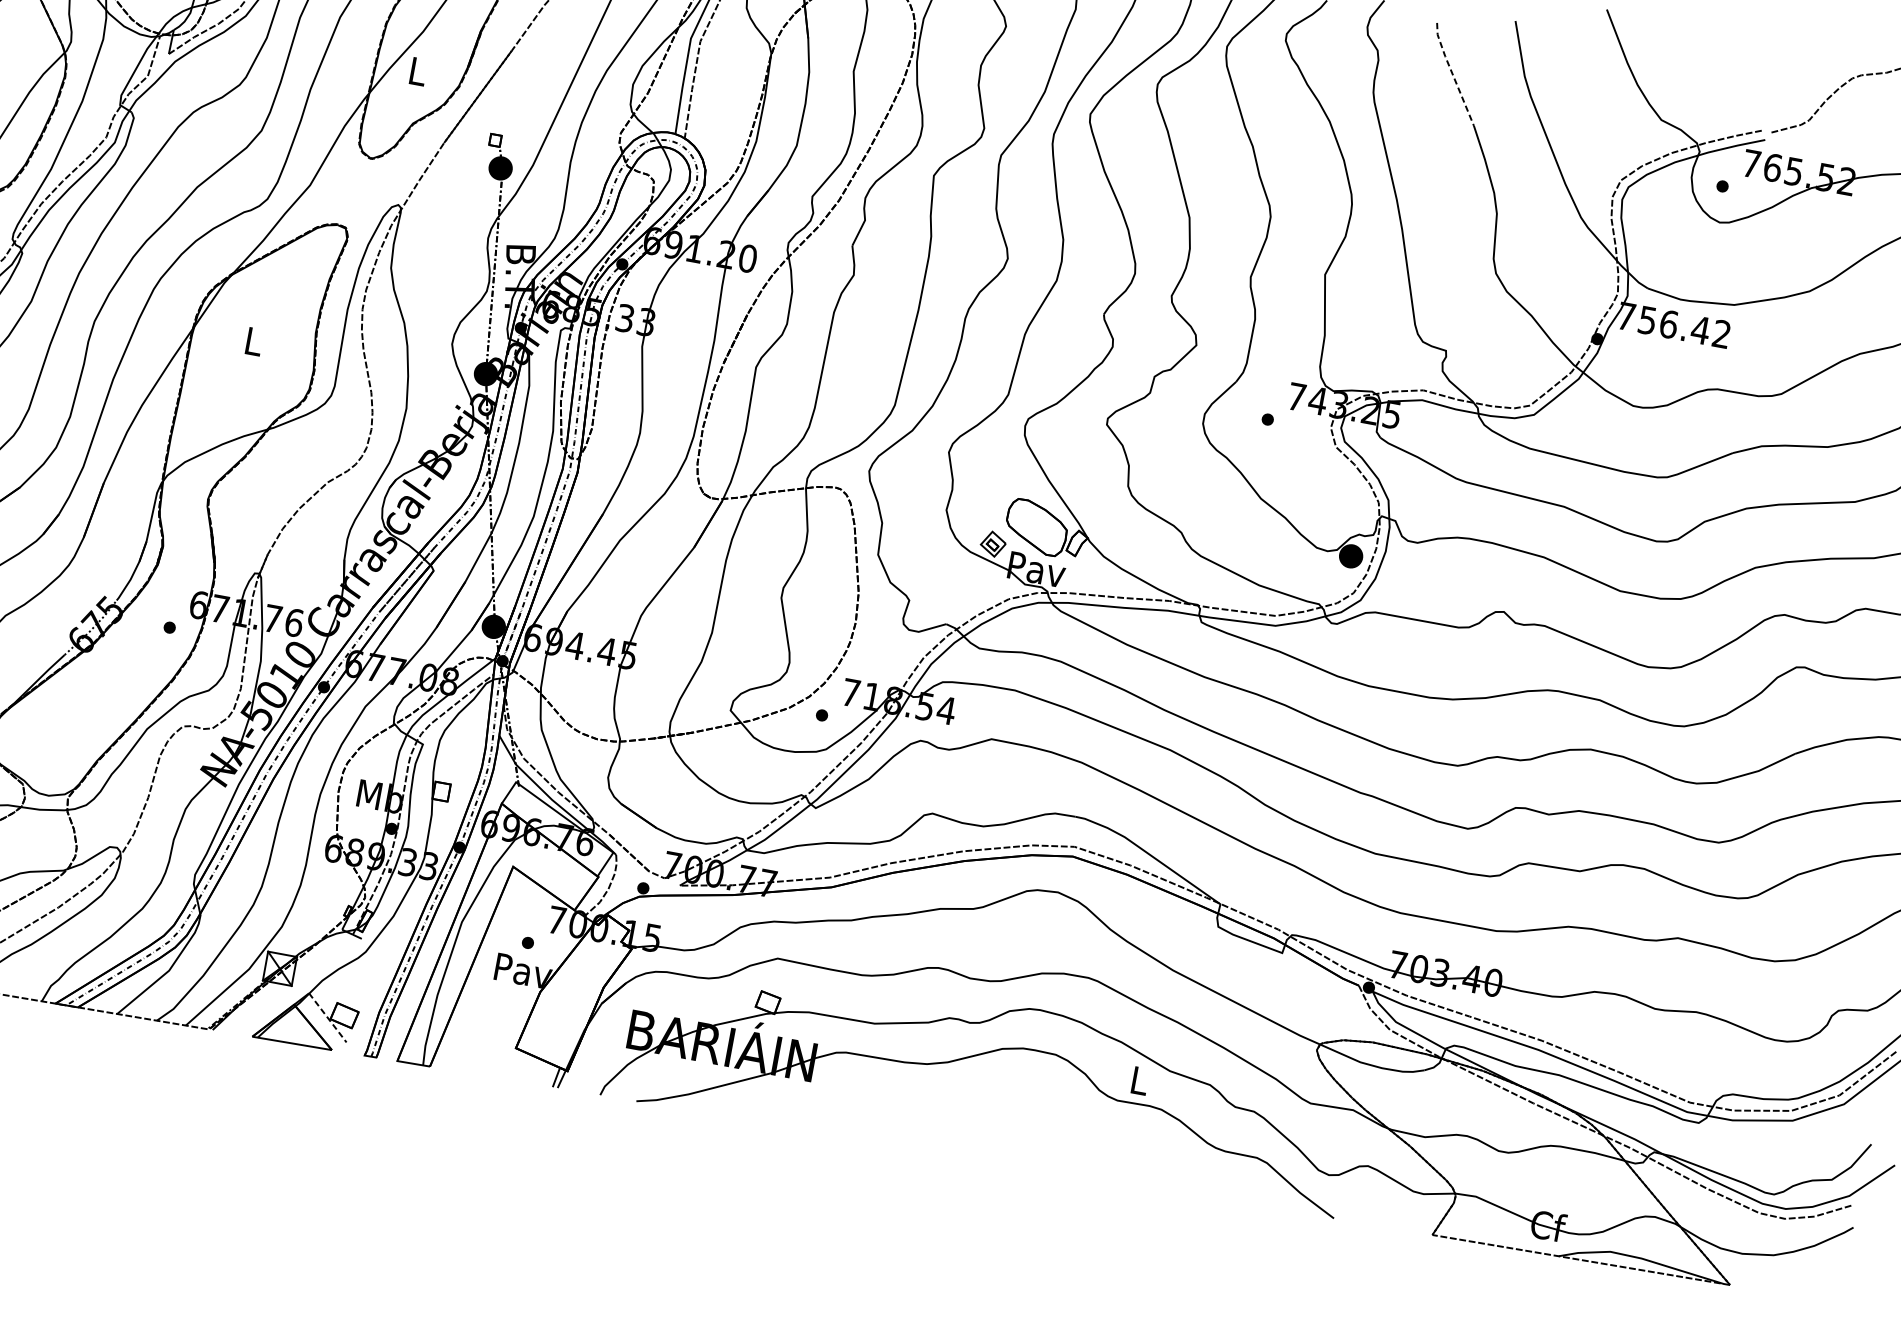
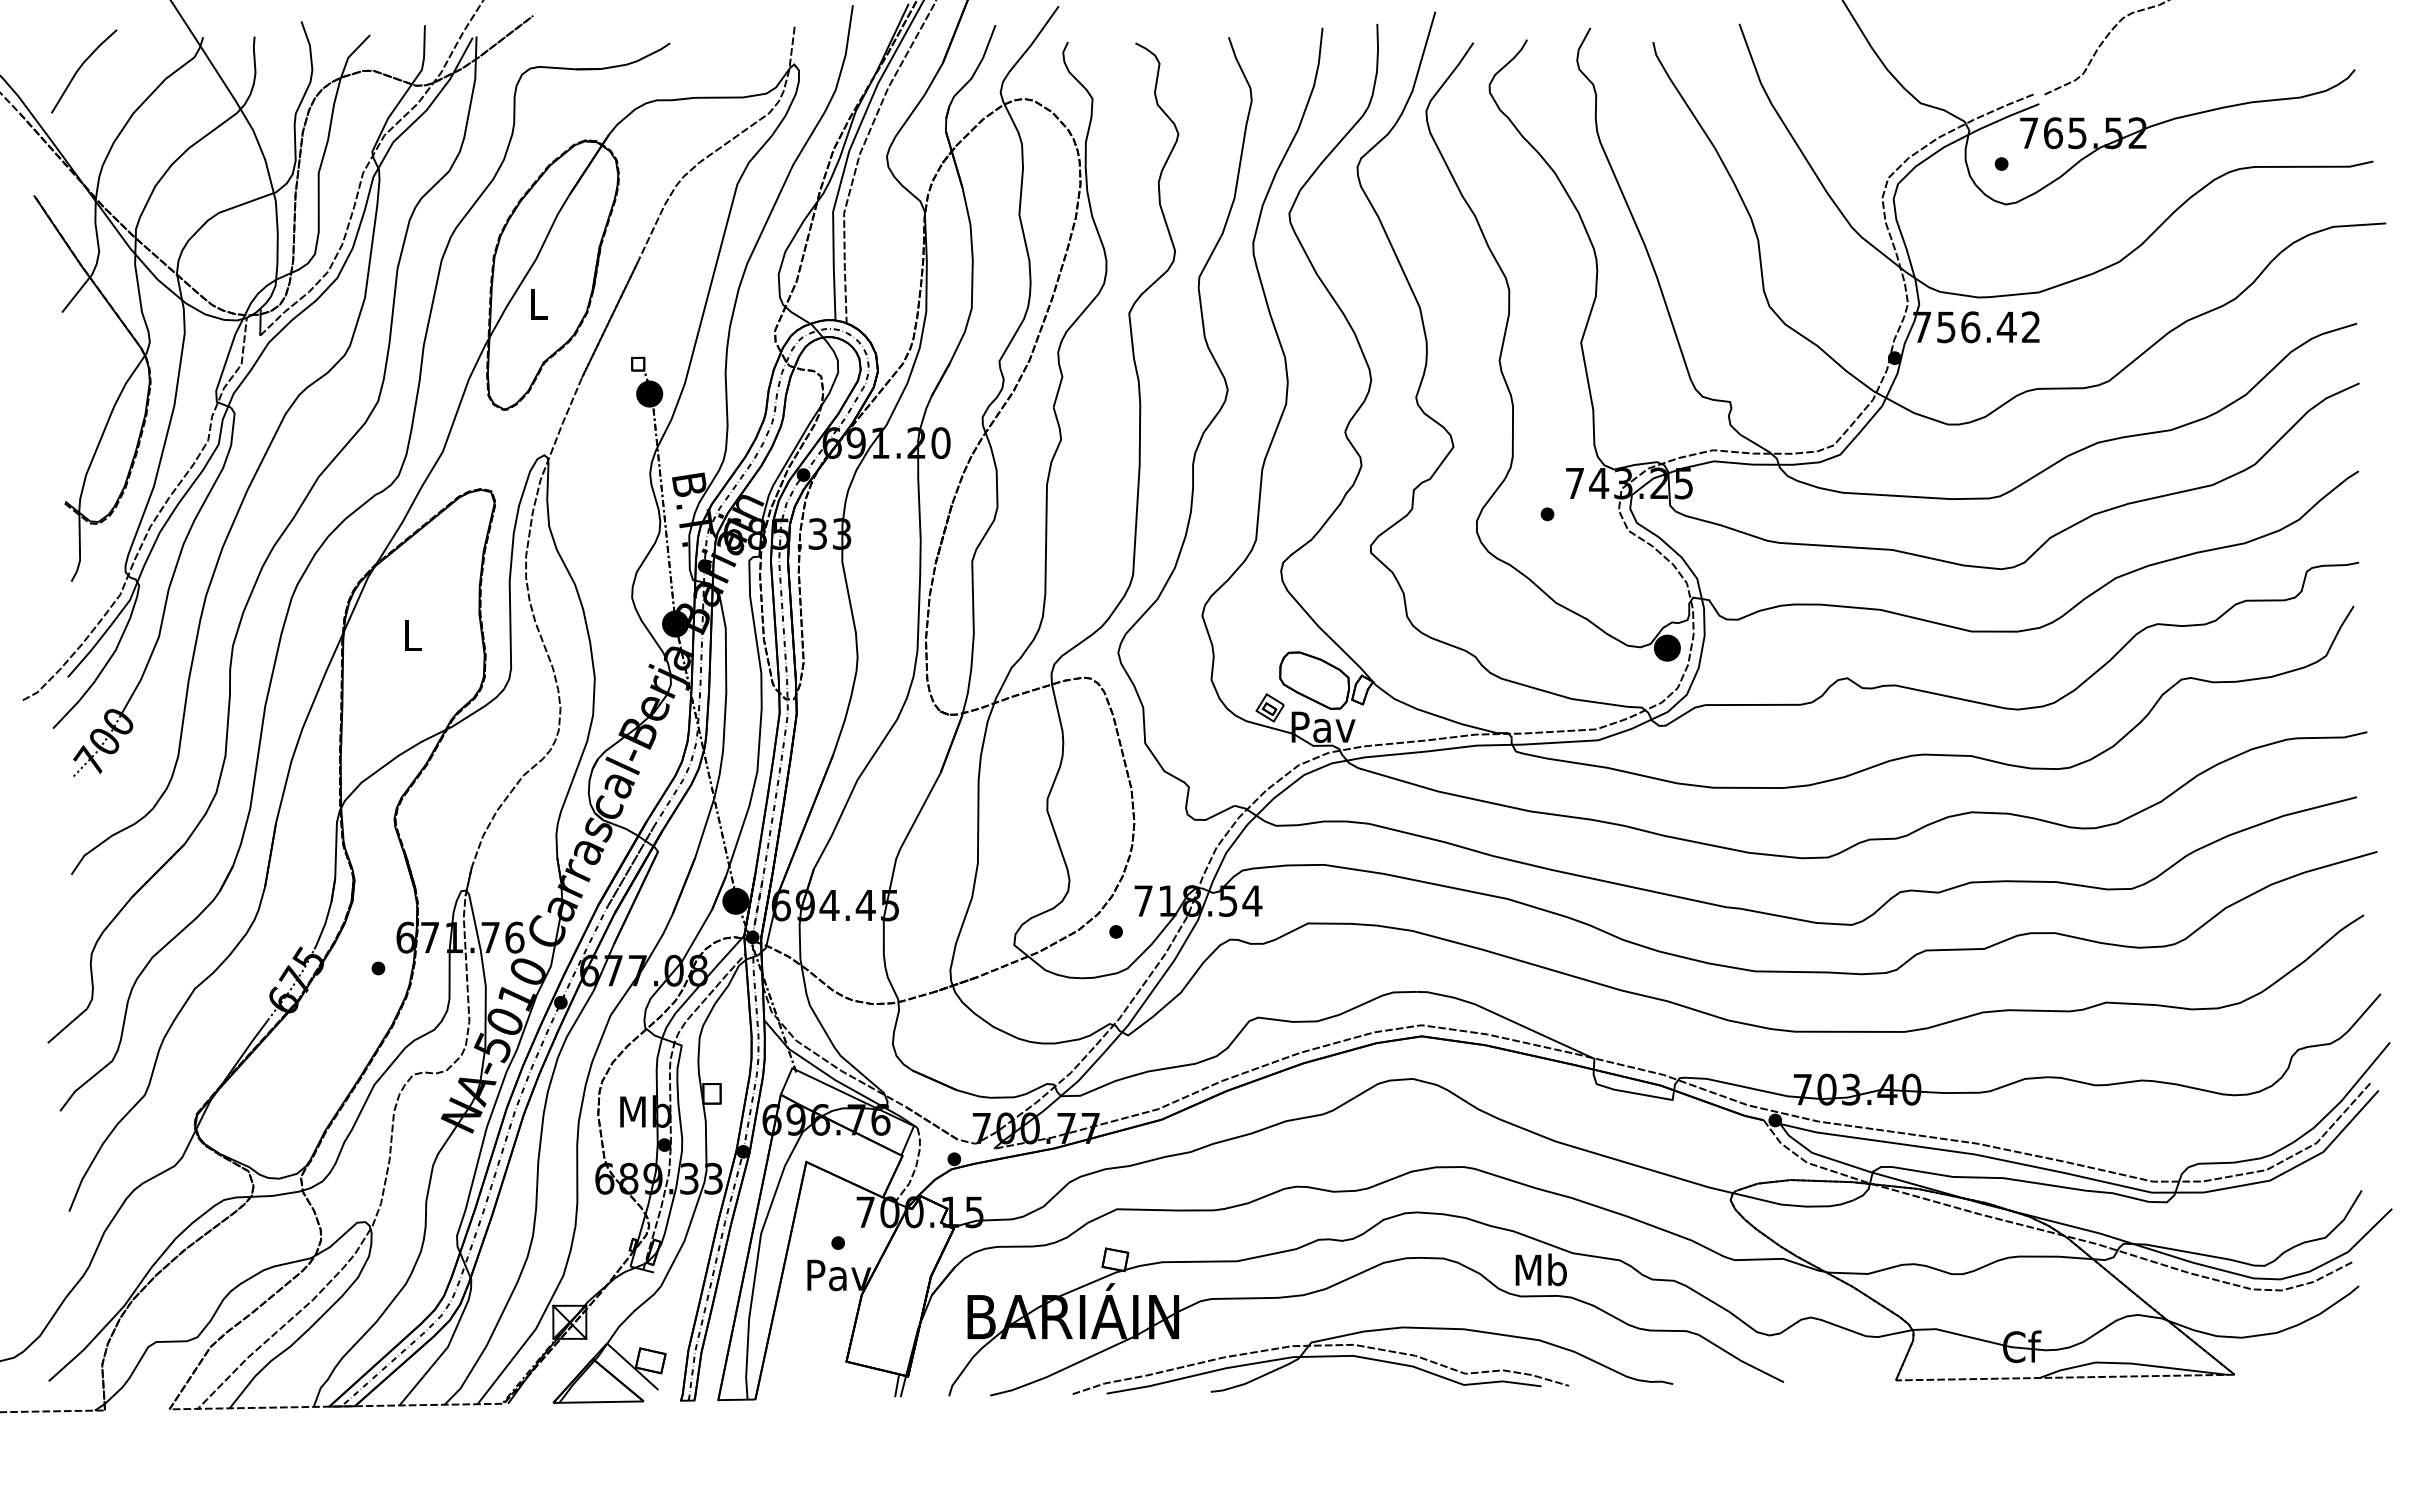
line: (1452, 74) -> (1680, 95), dashed -> solid
line: (327, 1017) -> (632, 1366), dashed -> solid
text: (1139, 1080) -> (1540, 1269), L -> Mb
part: (977, 1132) -> (1372, 1360), added

